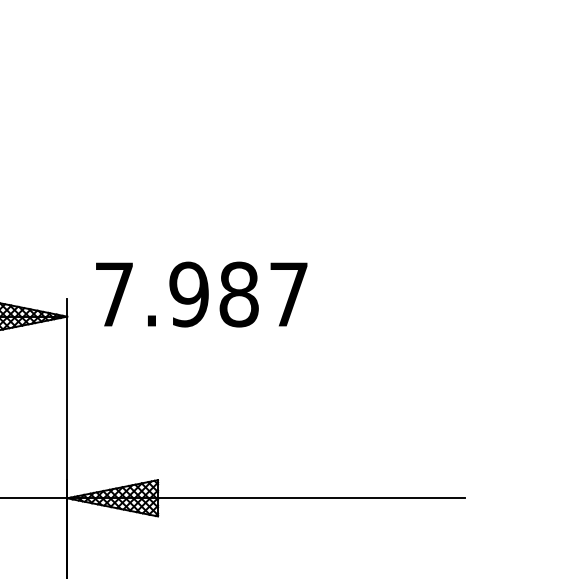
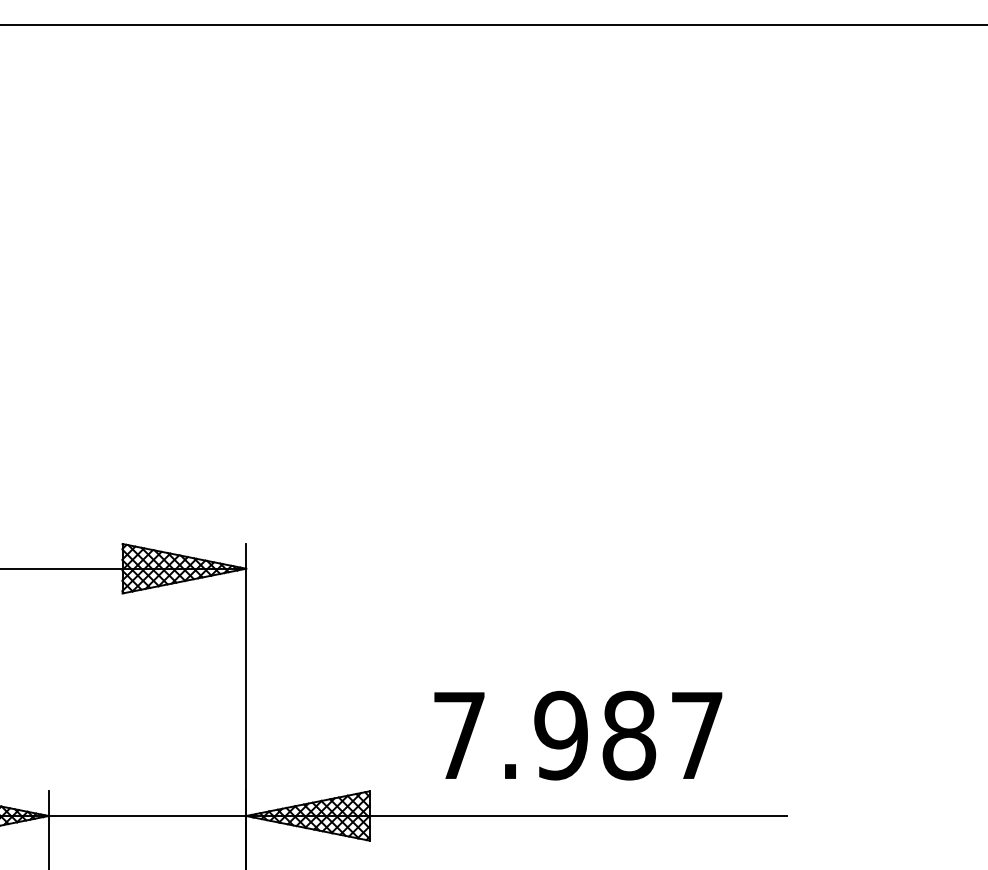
text: (201, 294) -> (578, 735), moved

